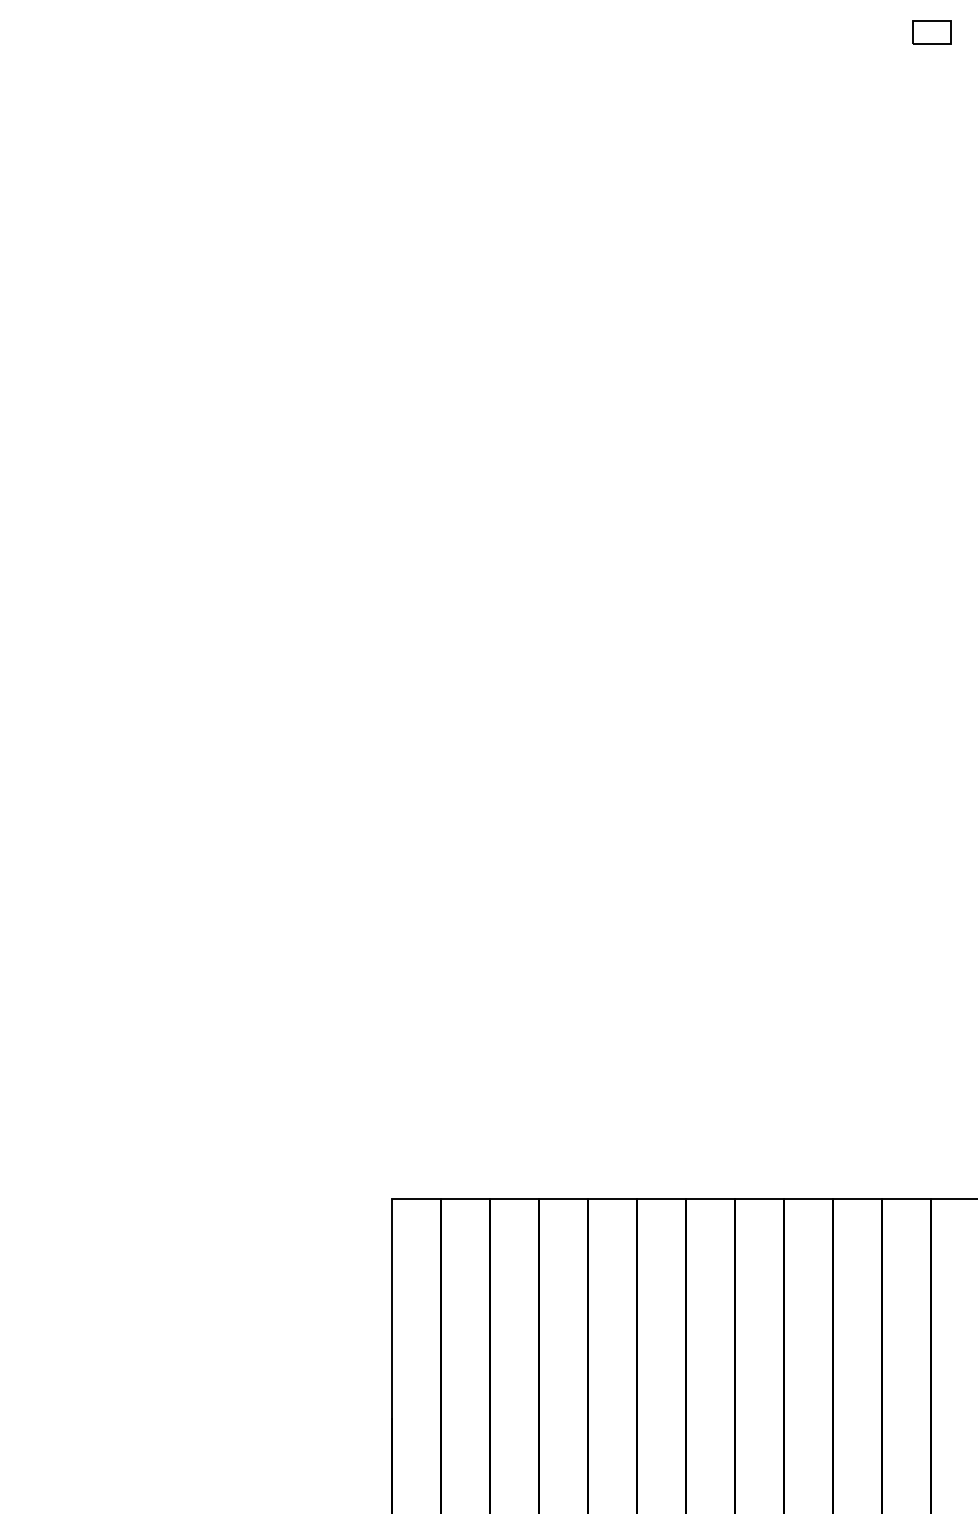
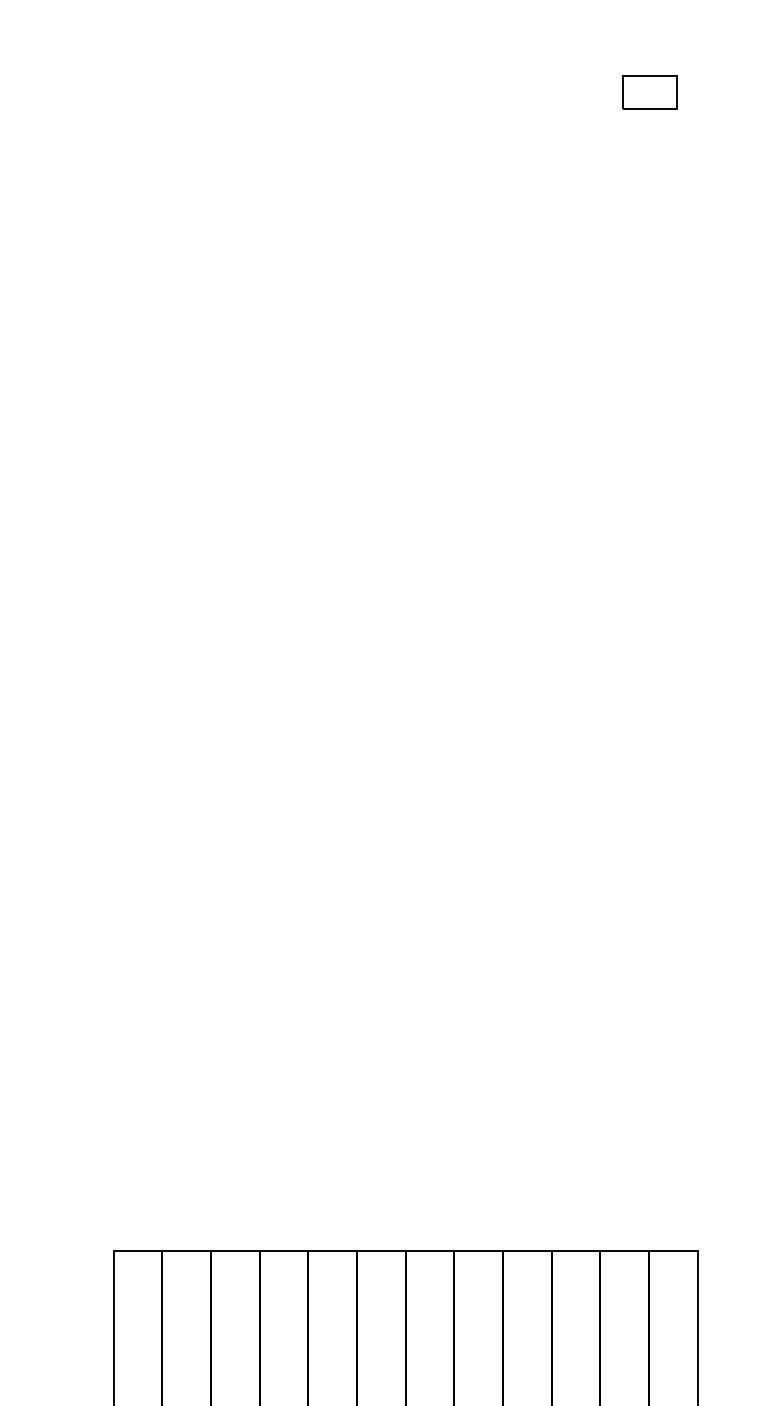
part: (931, 32) -> (649, 92), size x1.43

